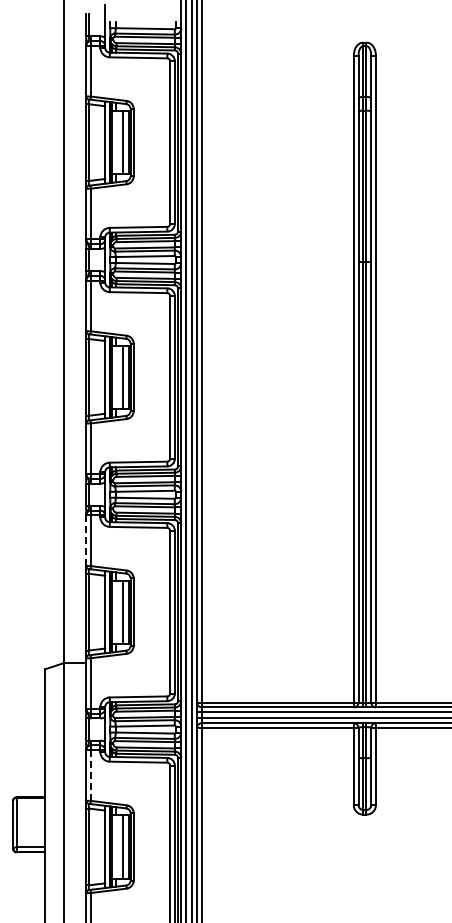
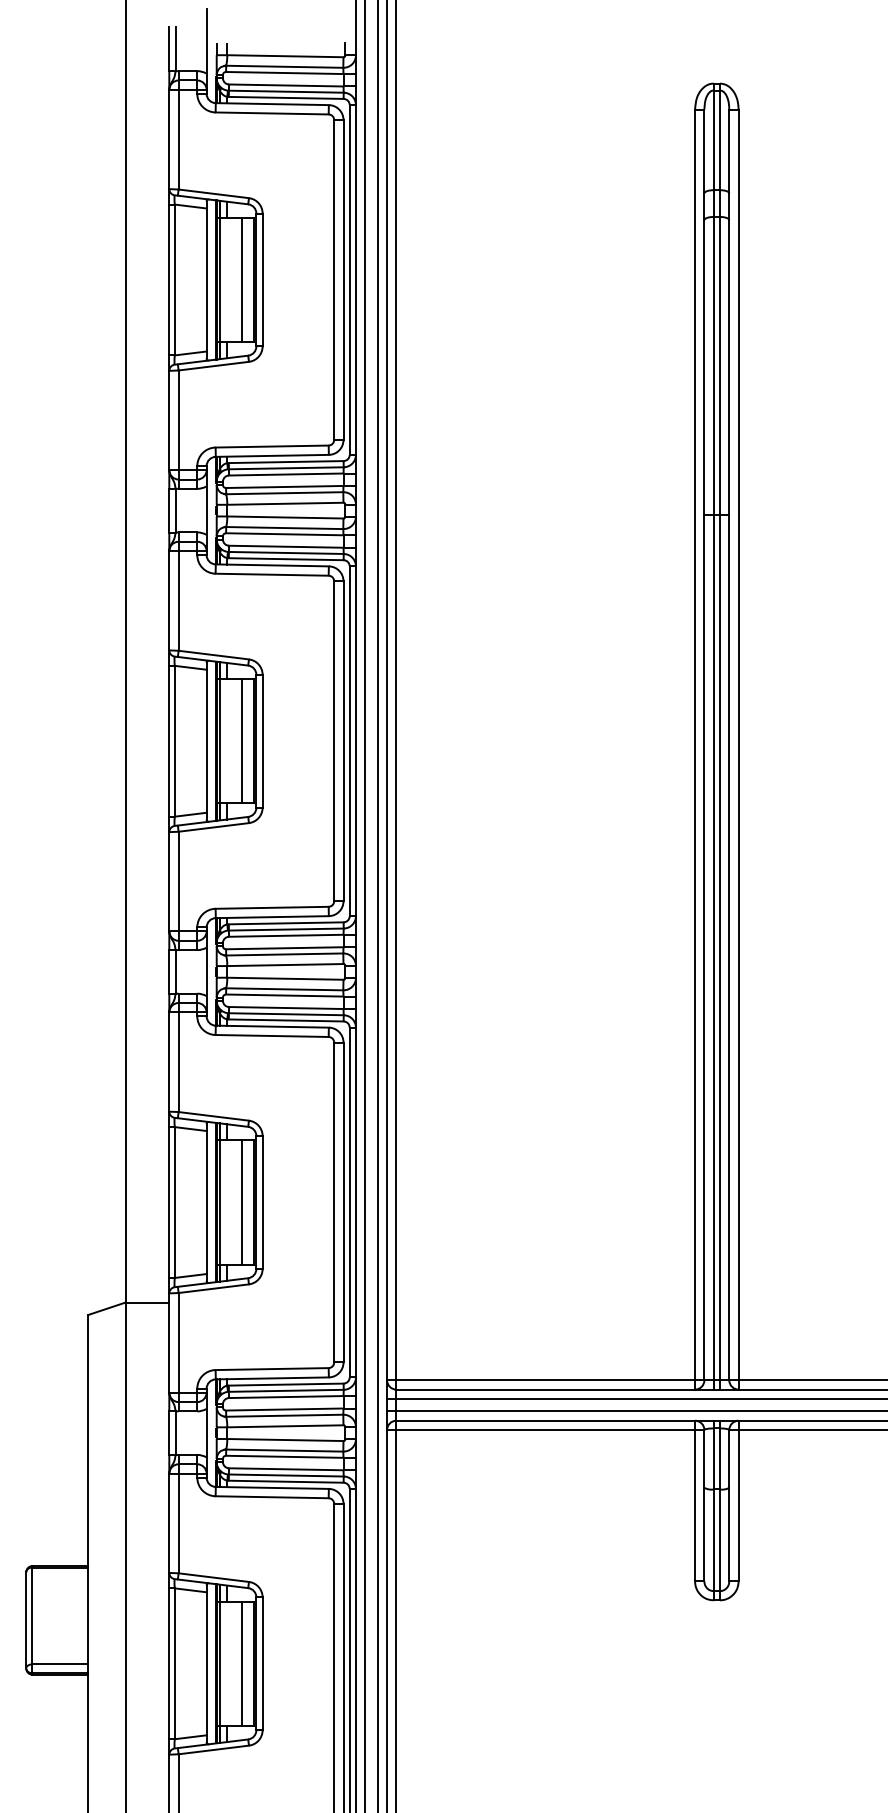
line: (86, 540) -> (169, 1061), dashed -> solid
line: (90, 776) -> (177, 1525), dashed -> solid

